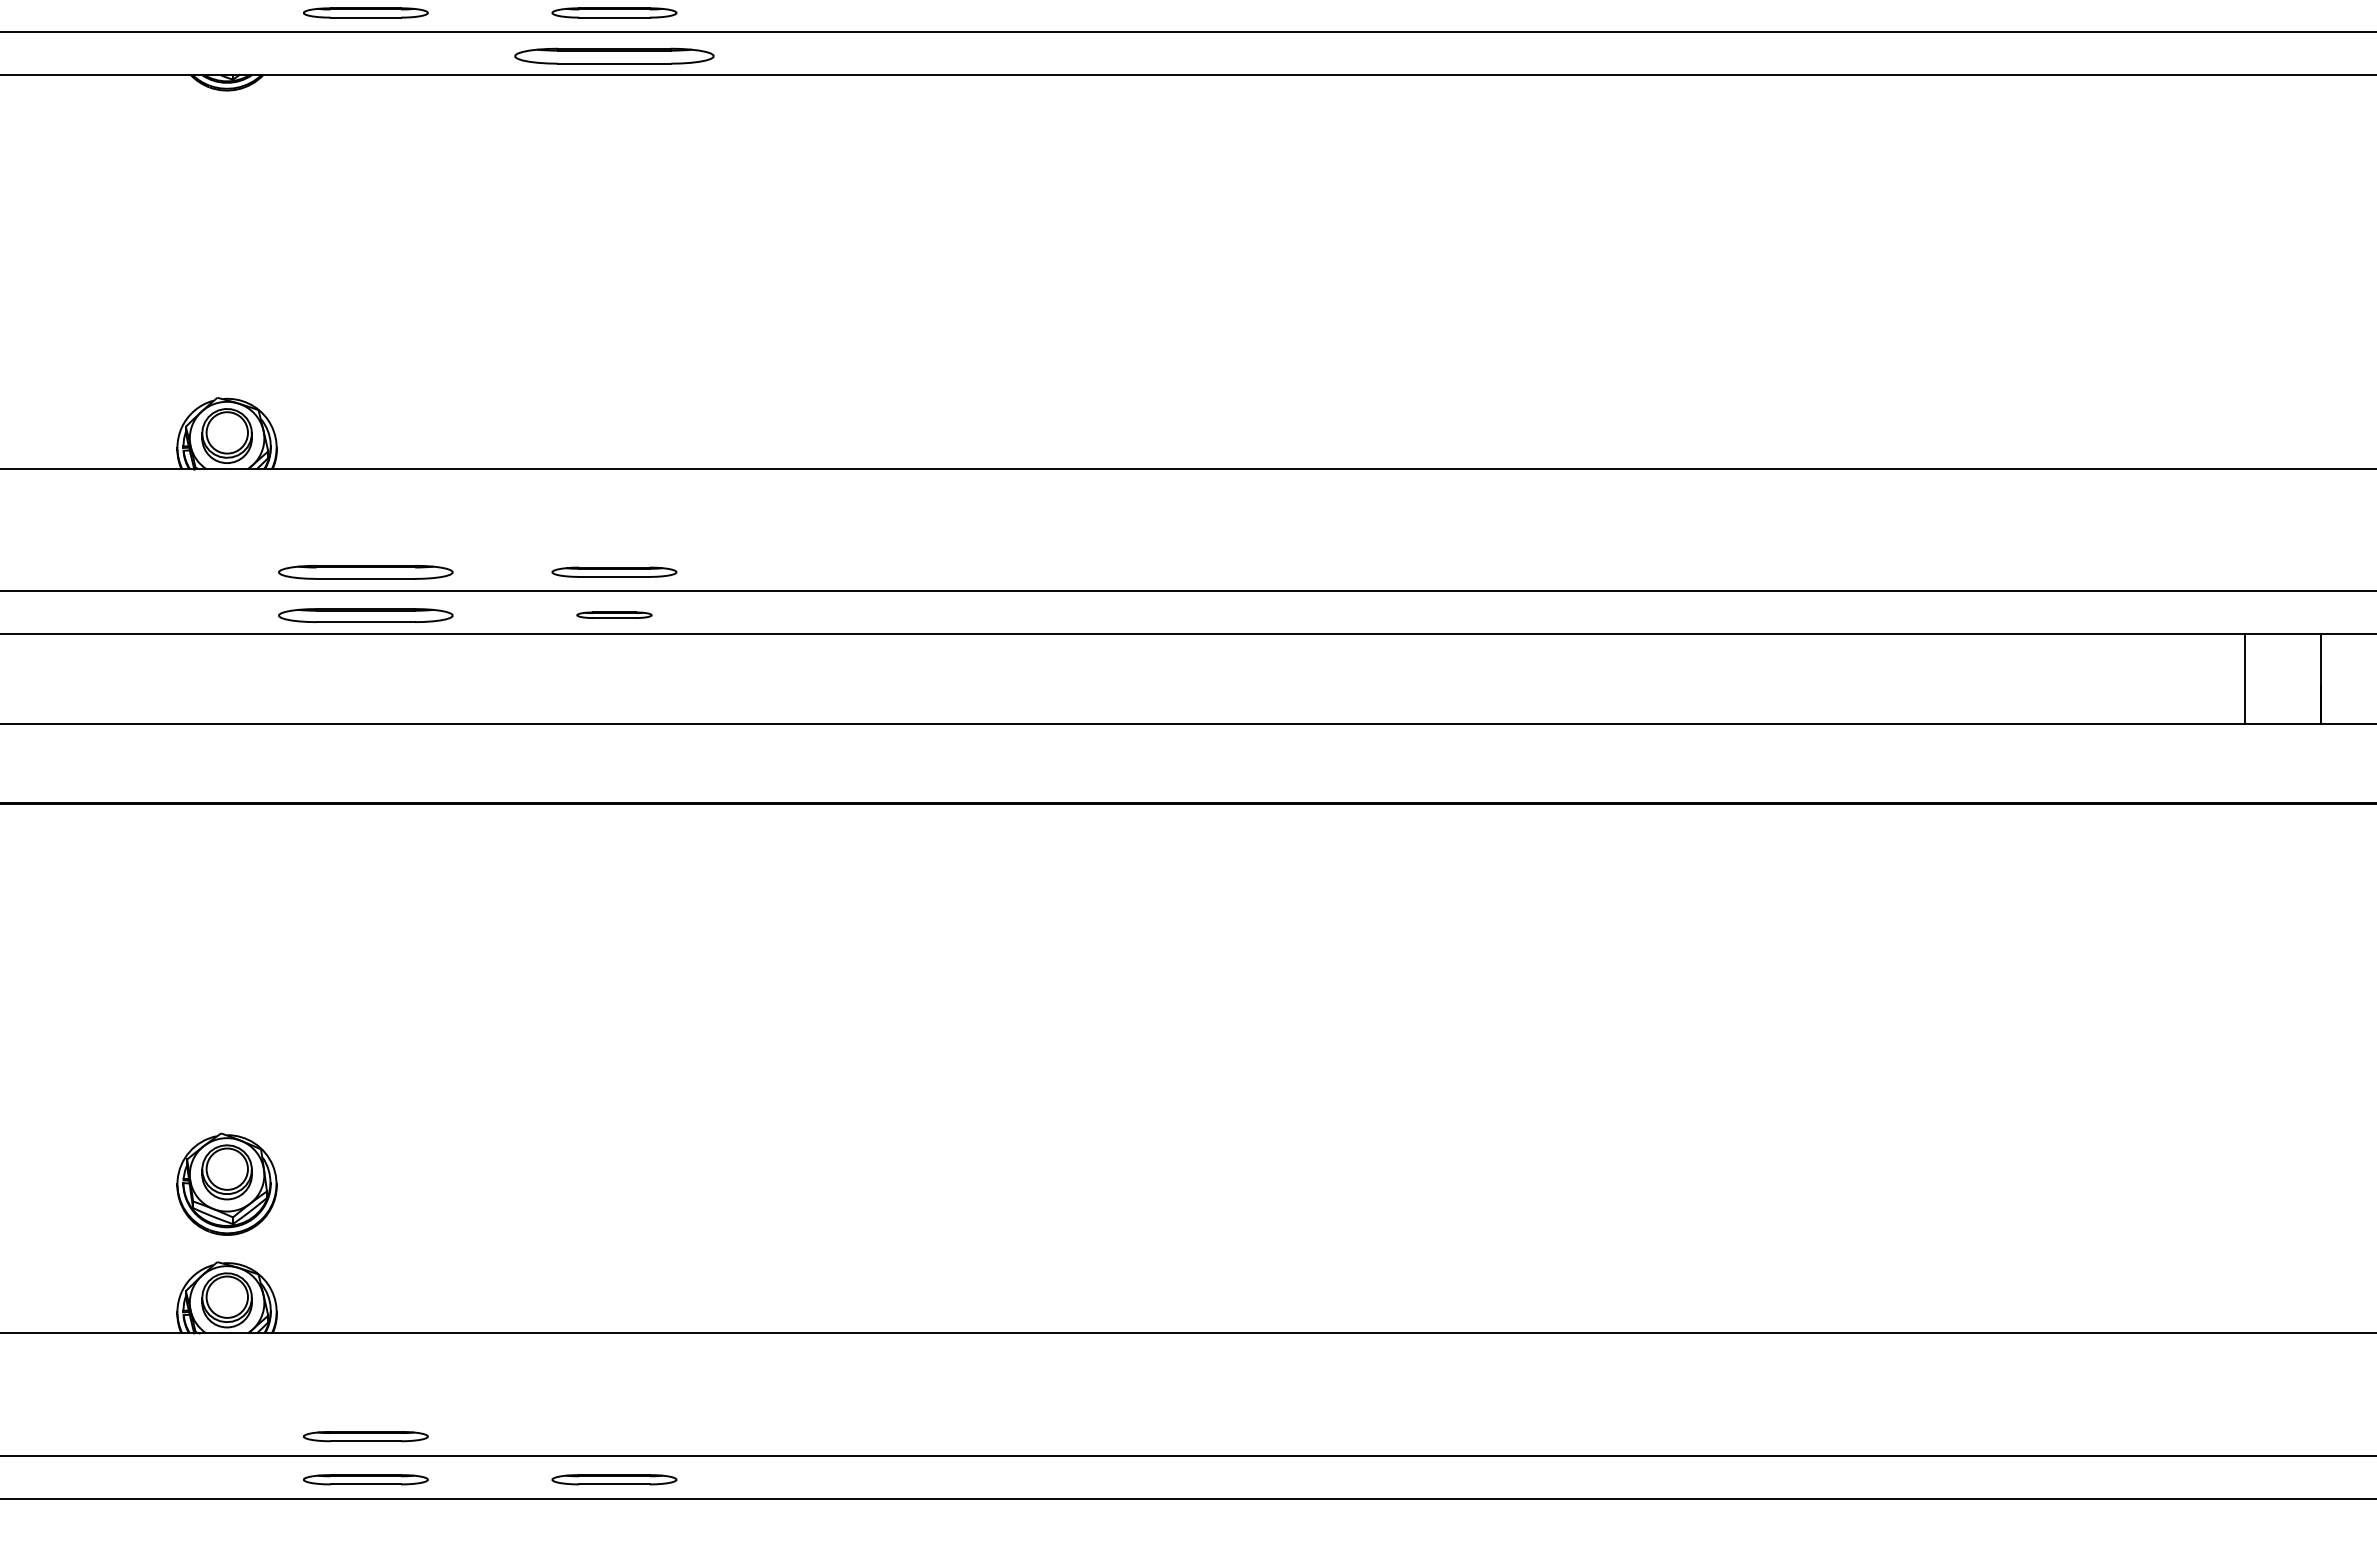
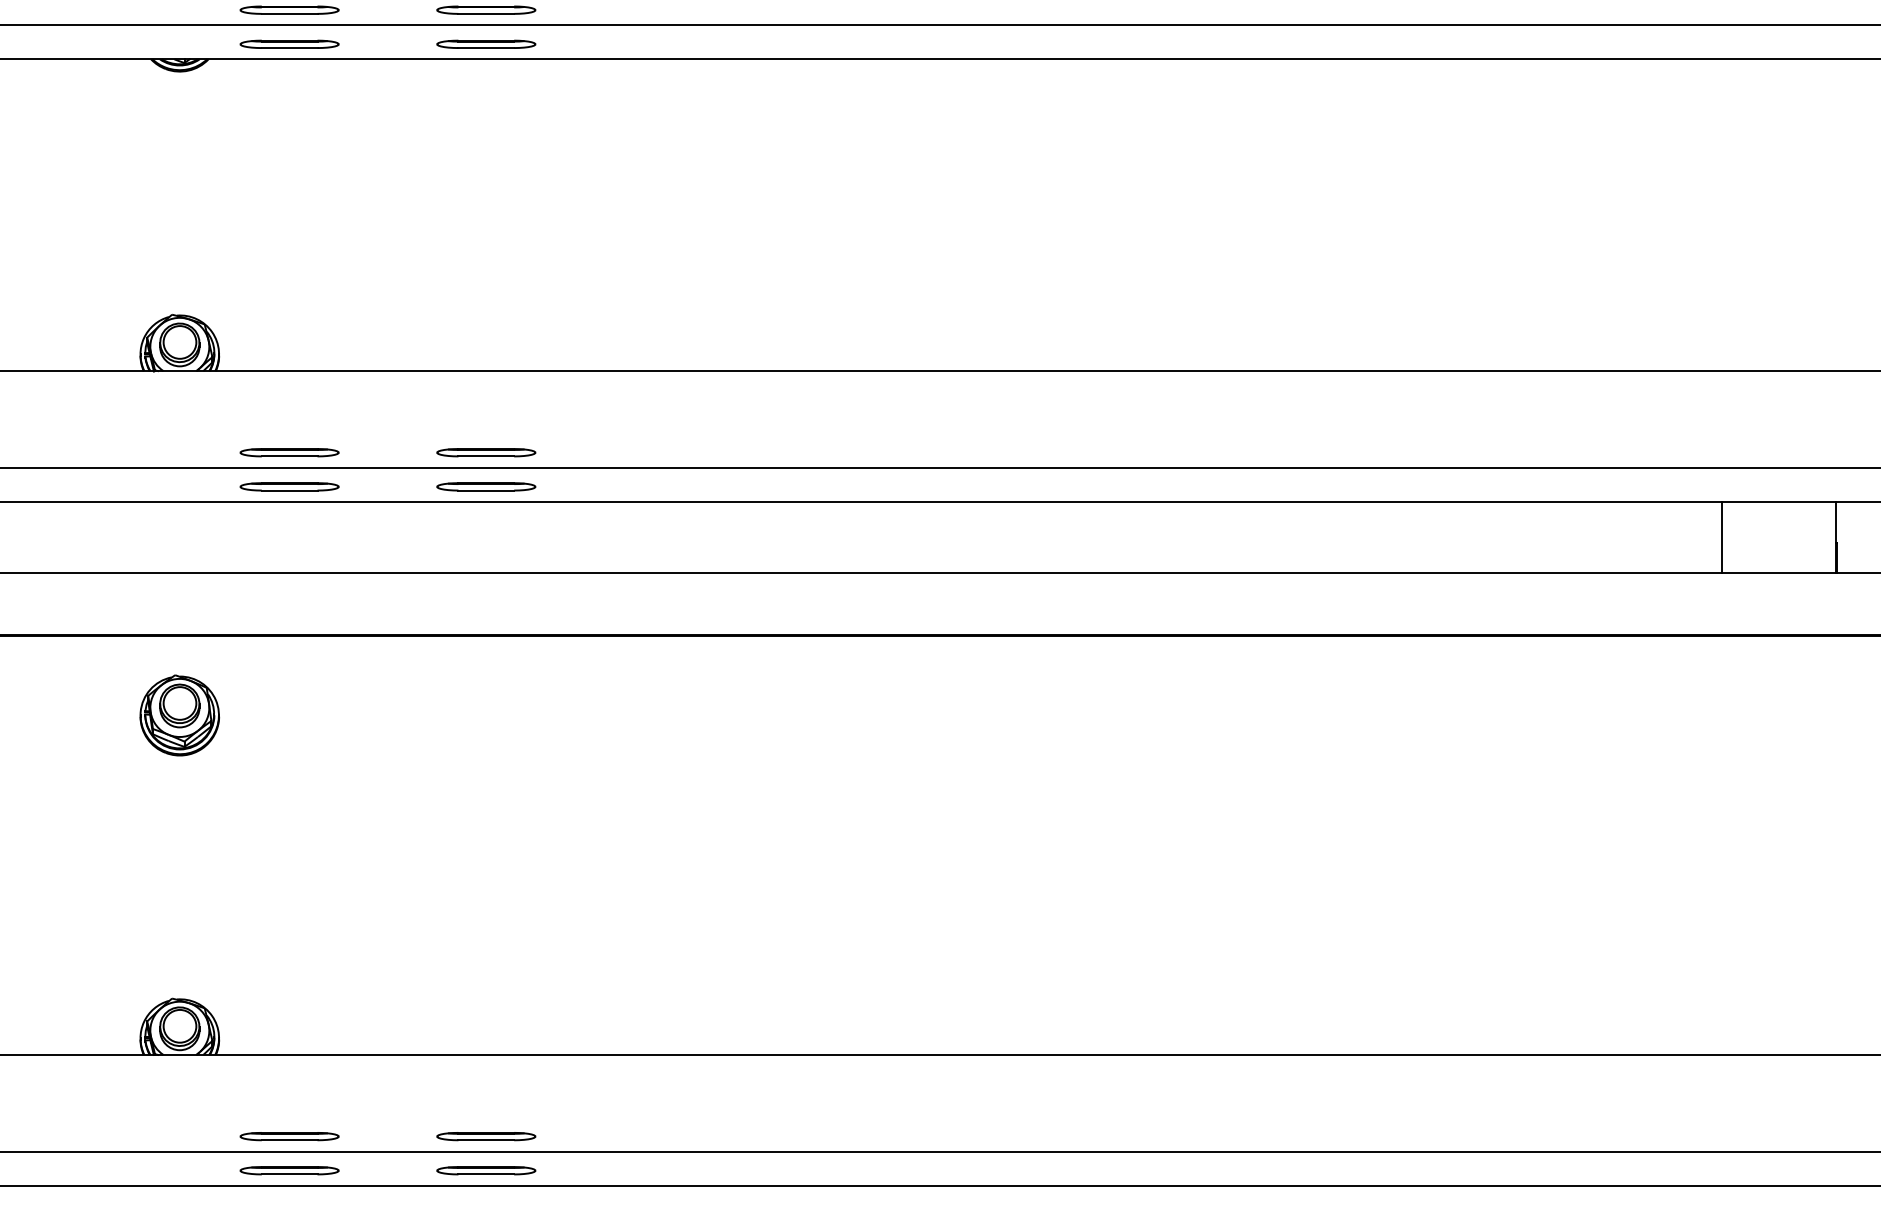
part: (365, 55) -> (289, 43), added
part: (614, 55) -> (486, 43), size x0.62
part: (365, 571) -> (289, 452), size x0.71
part: (365, 614) -> (289, 486), size x0.71
part: (614, 614) -> (486, 486), size x1.67
line: (2245, 679) -> (1722, 537), moved
part: (226, 1183) -> (179, 714), moved
part: (614, 1436) -> (486, 1136), added

